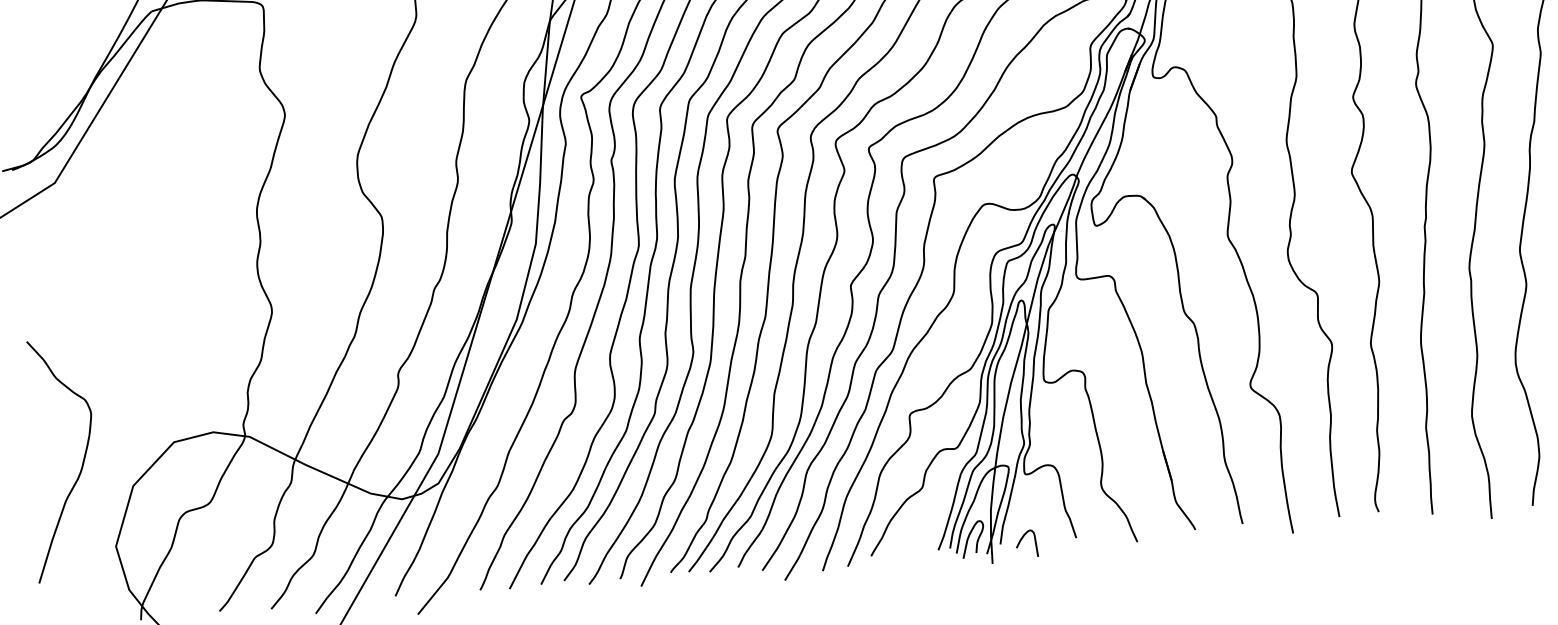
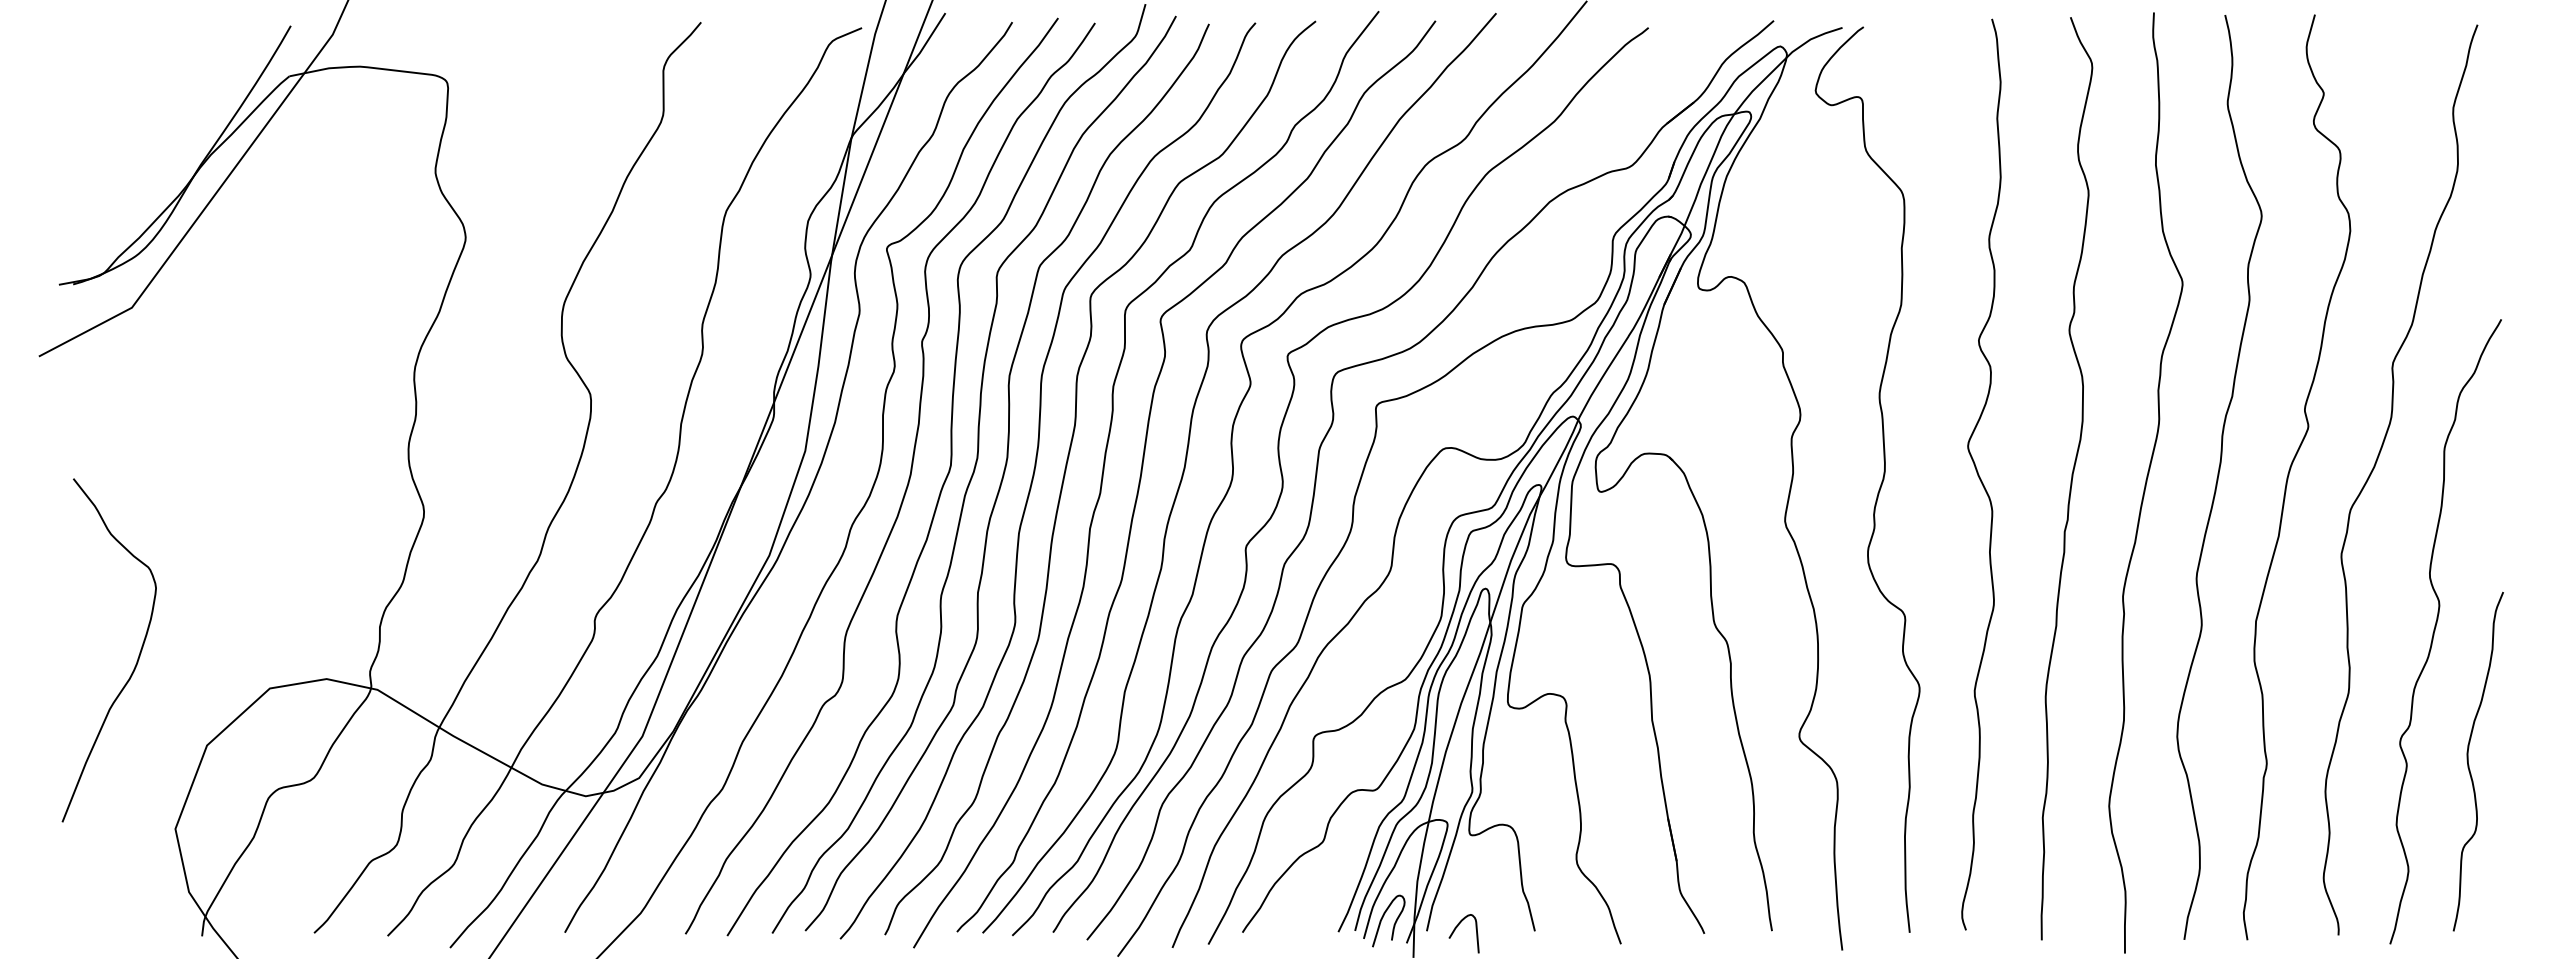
curve: (82, 464) -> (137, 658), moved

